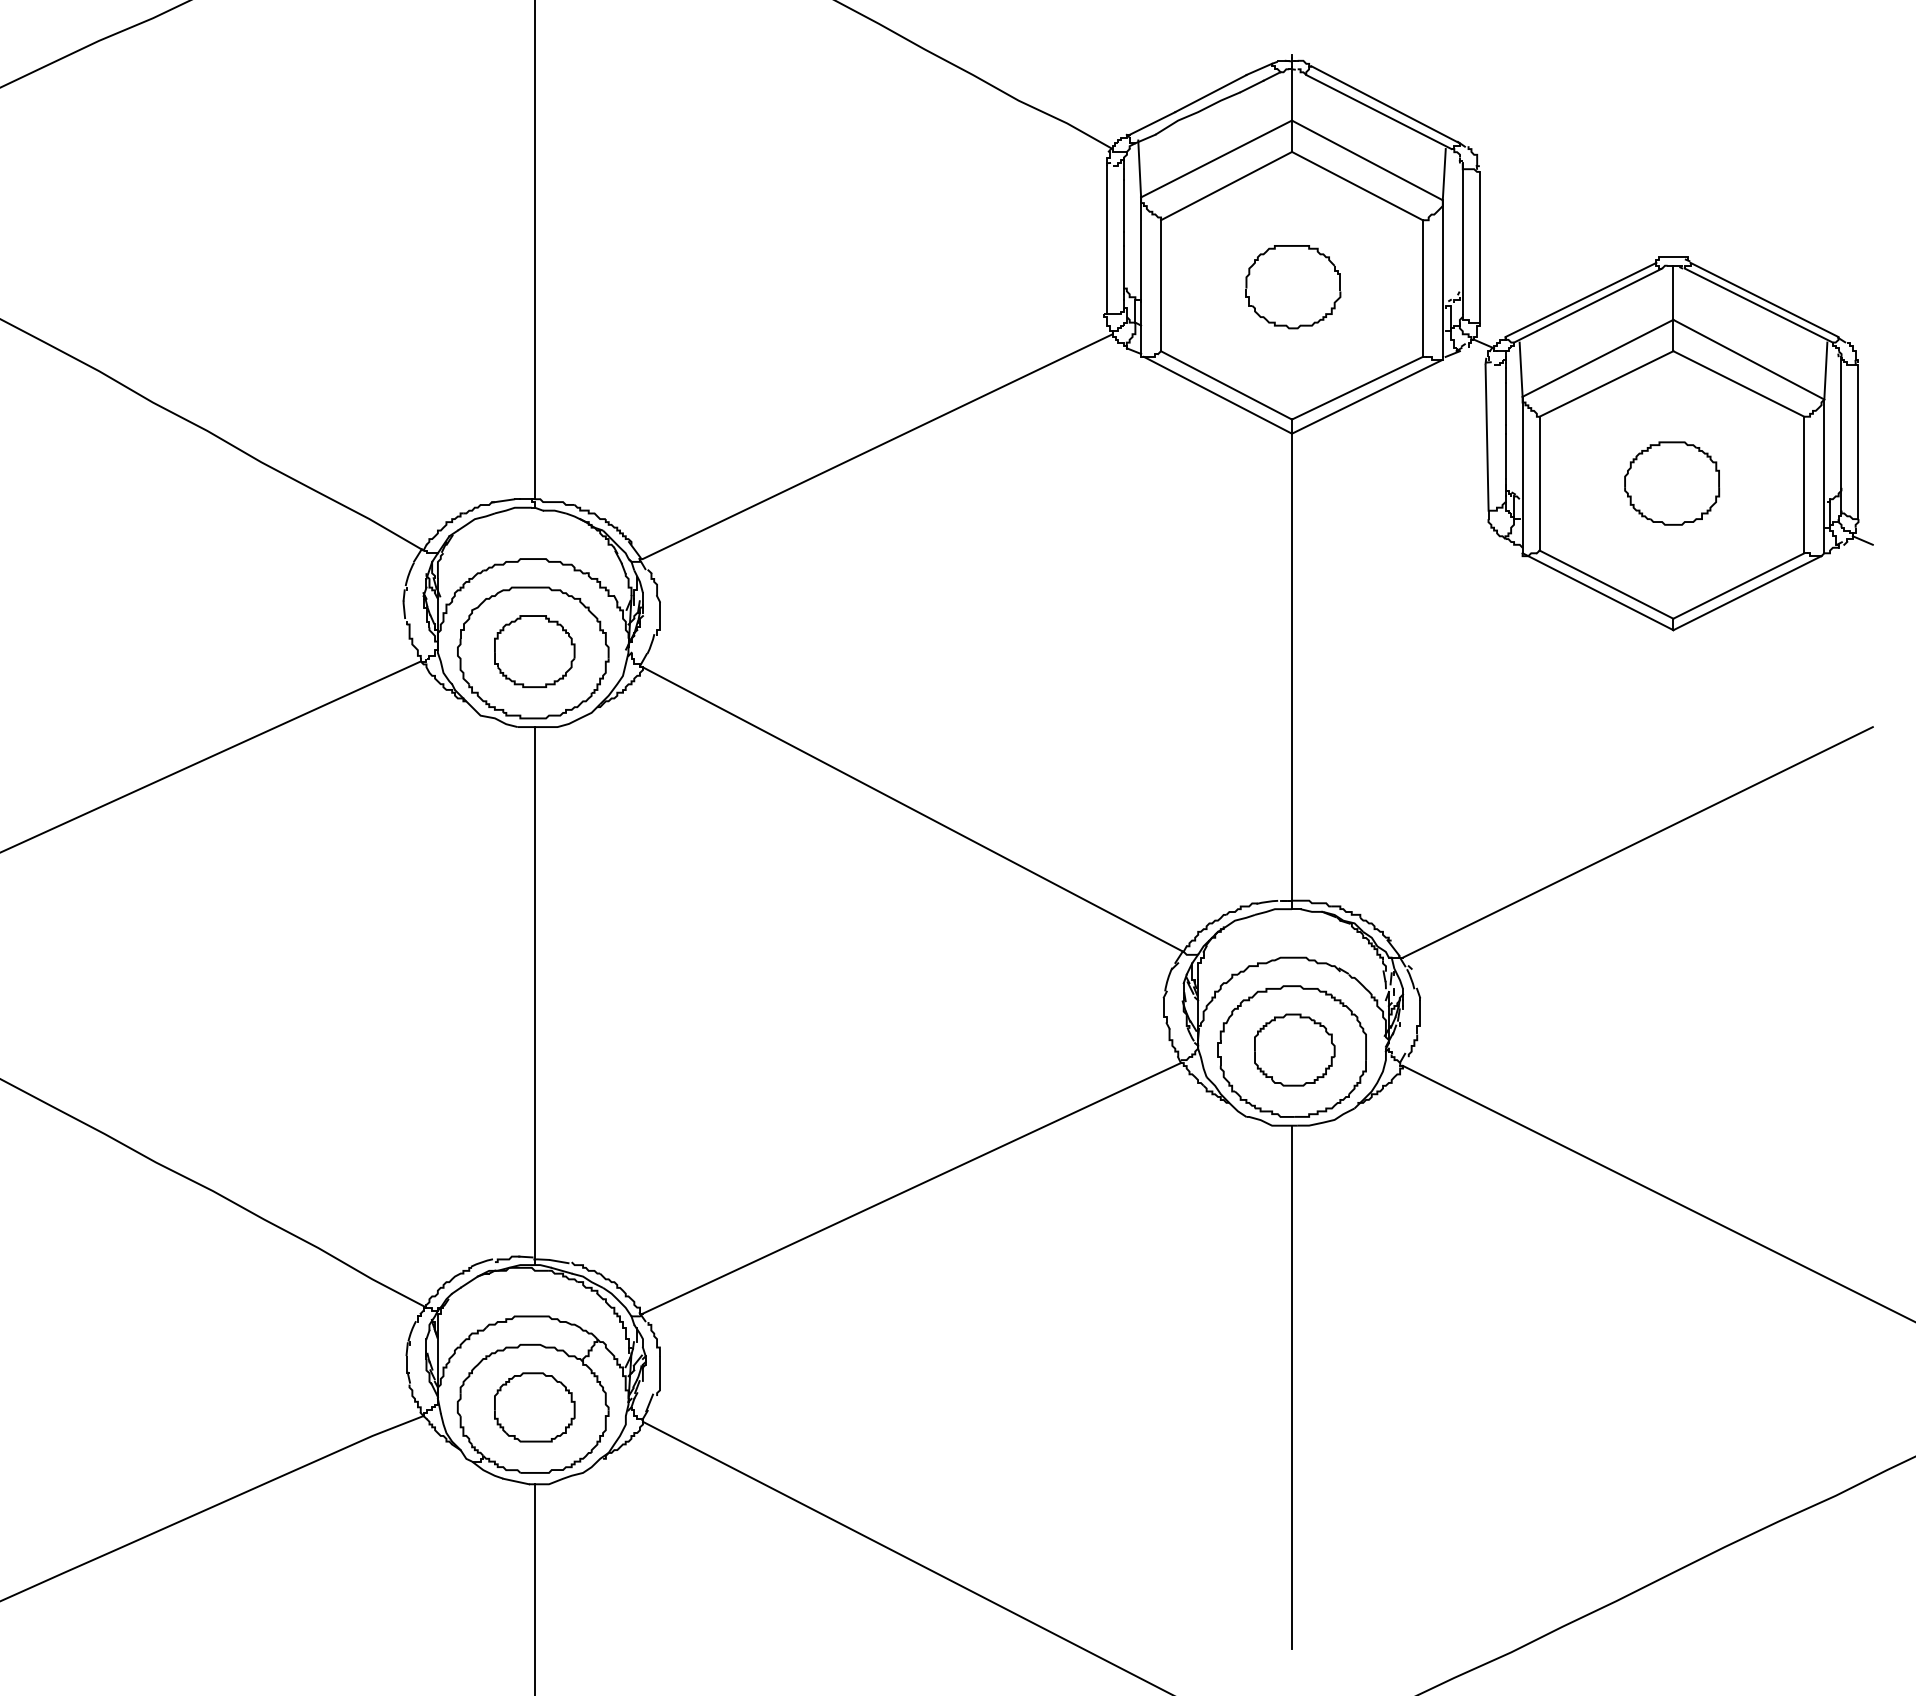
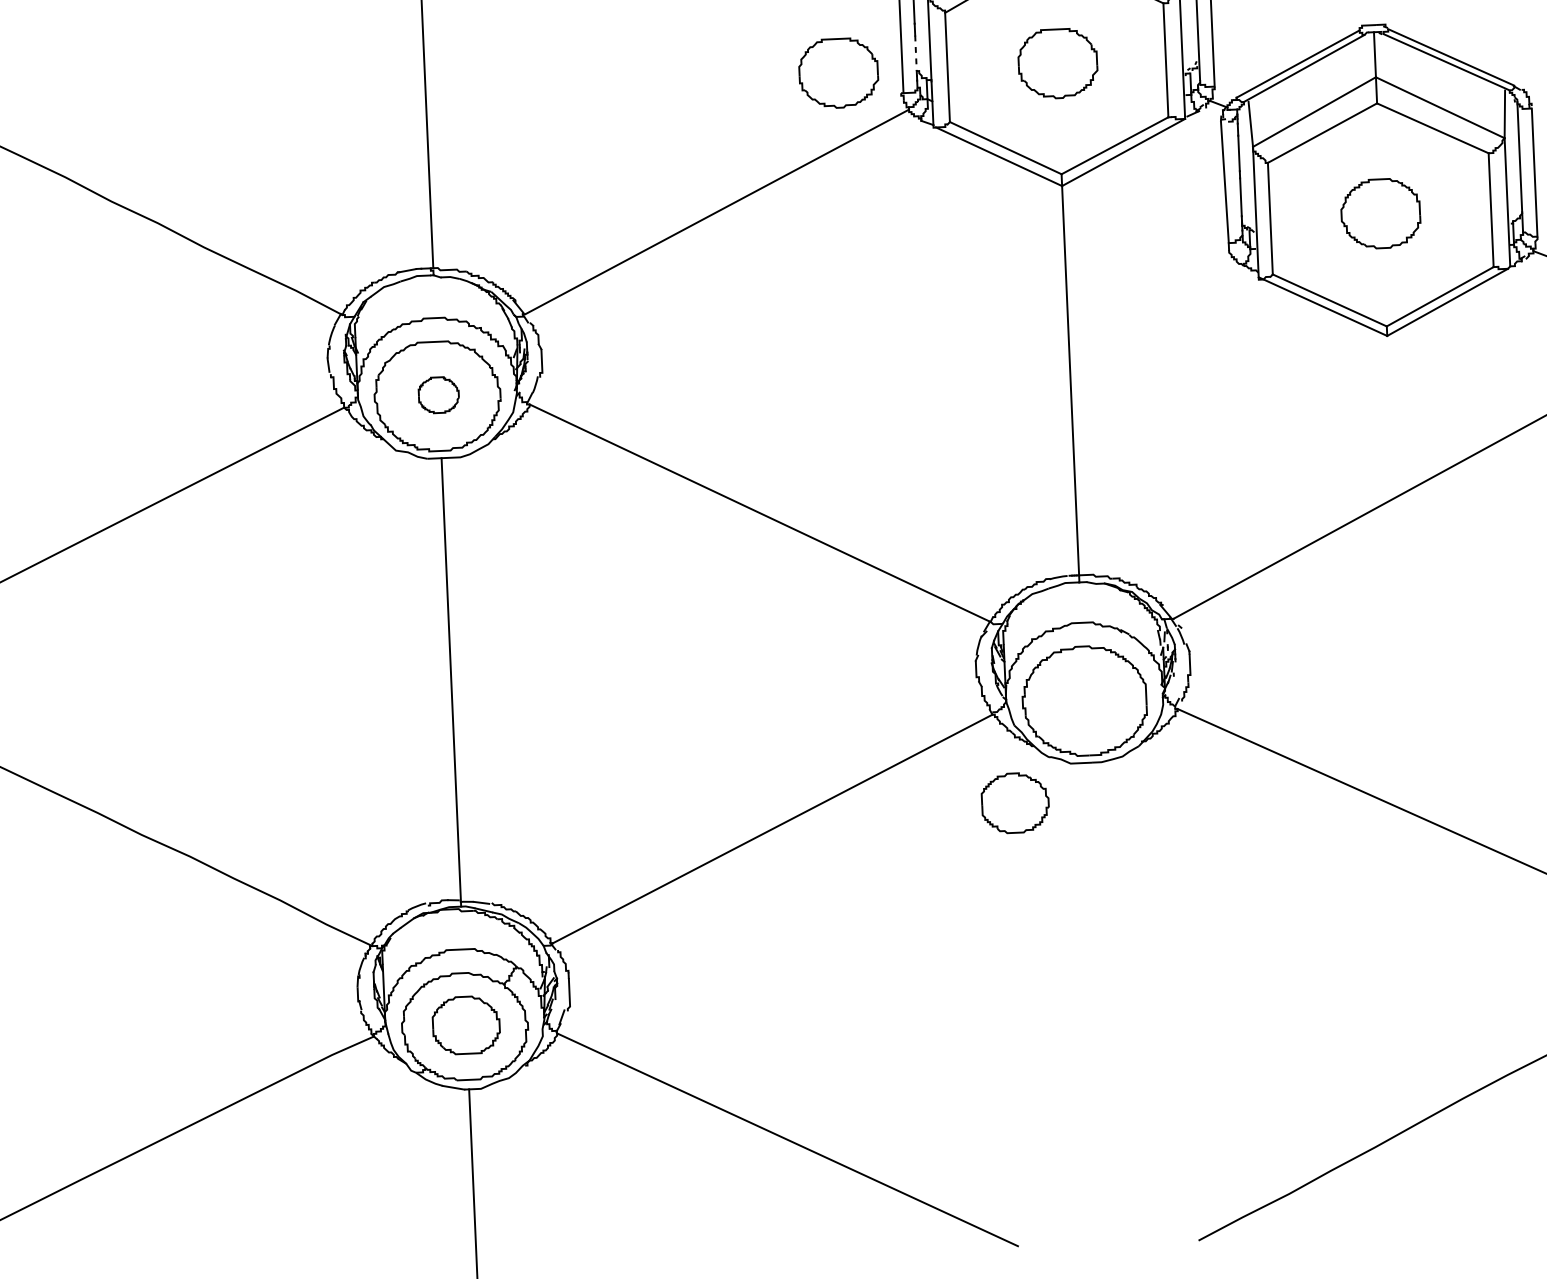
line: (1123, 267) -> (915, 53), solid -> dashed
part: (1030, 287) -> (838, 73), added
part: (534, 651) -> (438, 395), size x0.6
part: (1294, 1049) -> (1015, 802), moved
line: (1291, 1387) -> (1096, 981), removed

